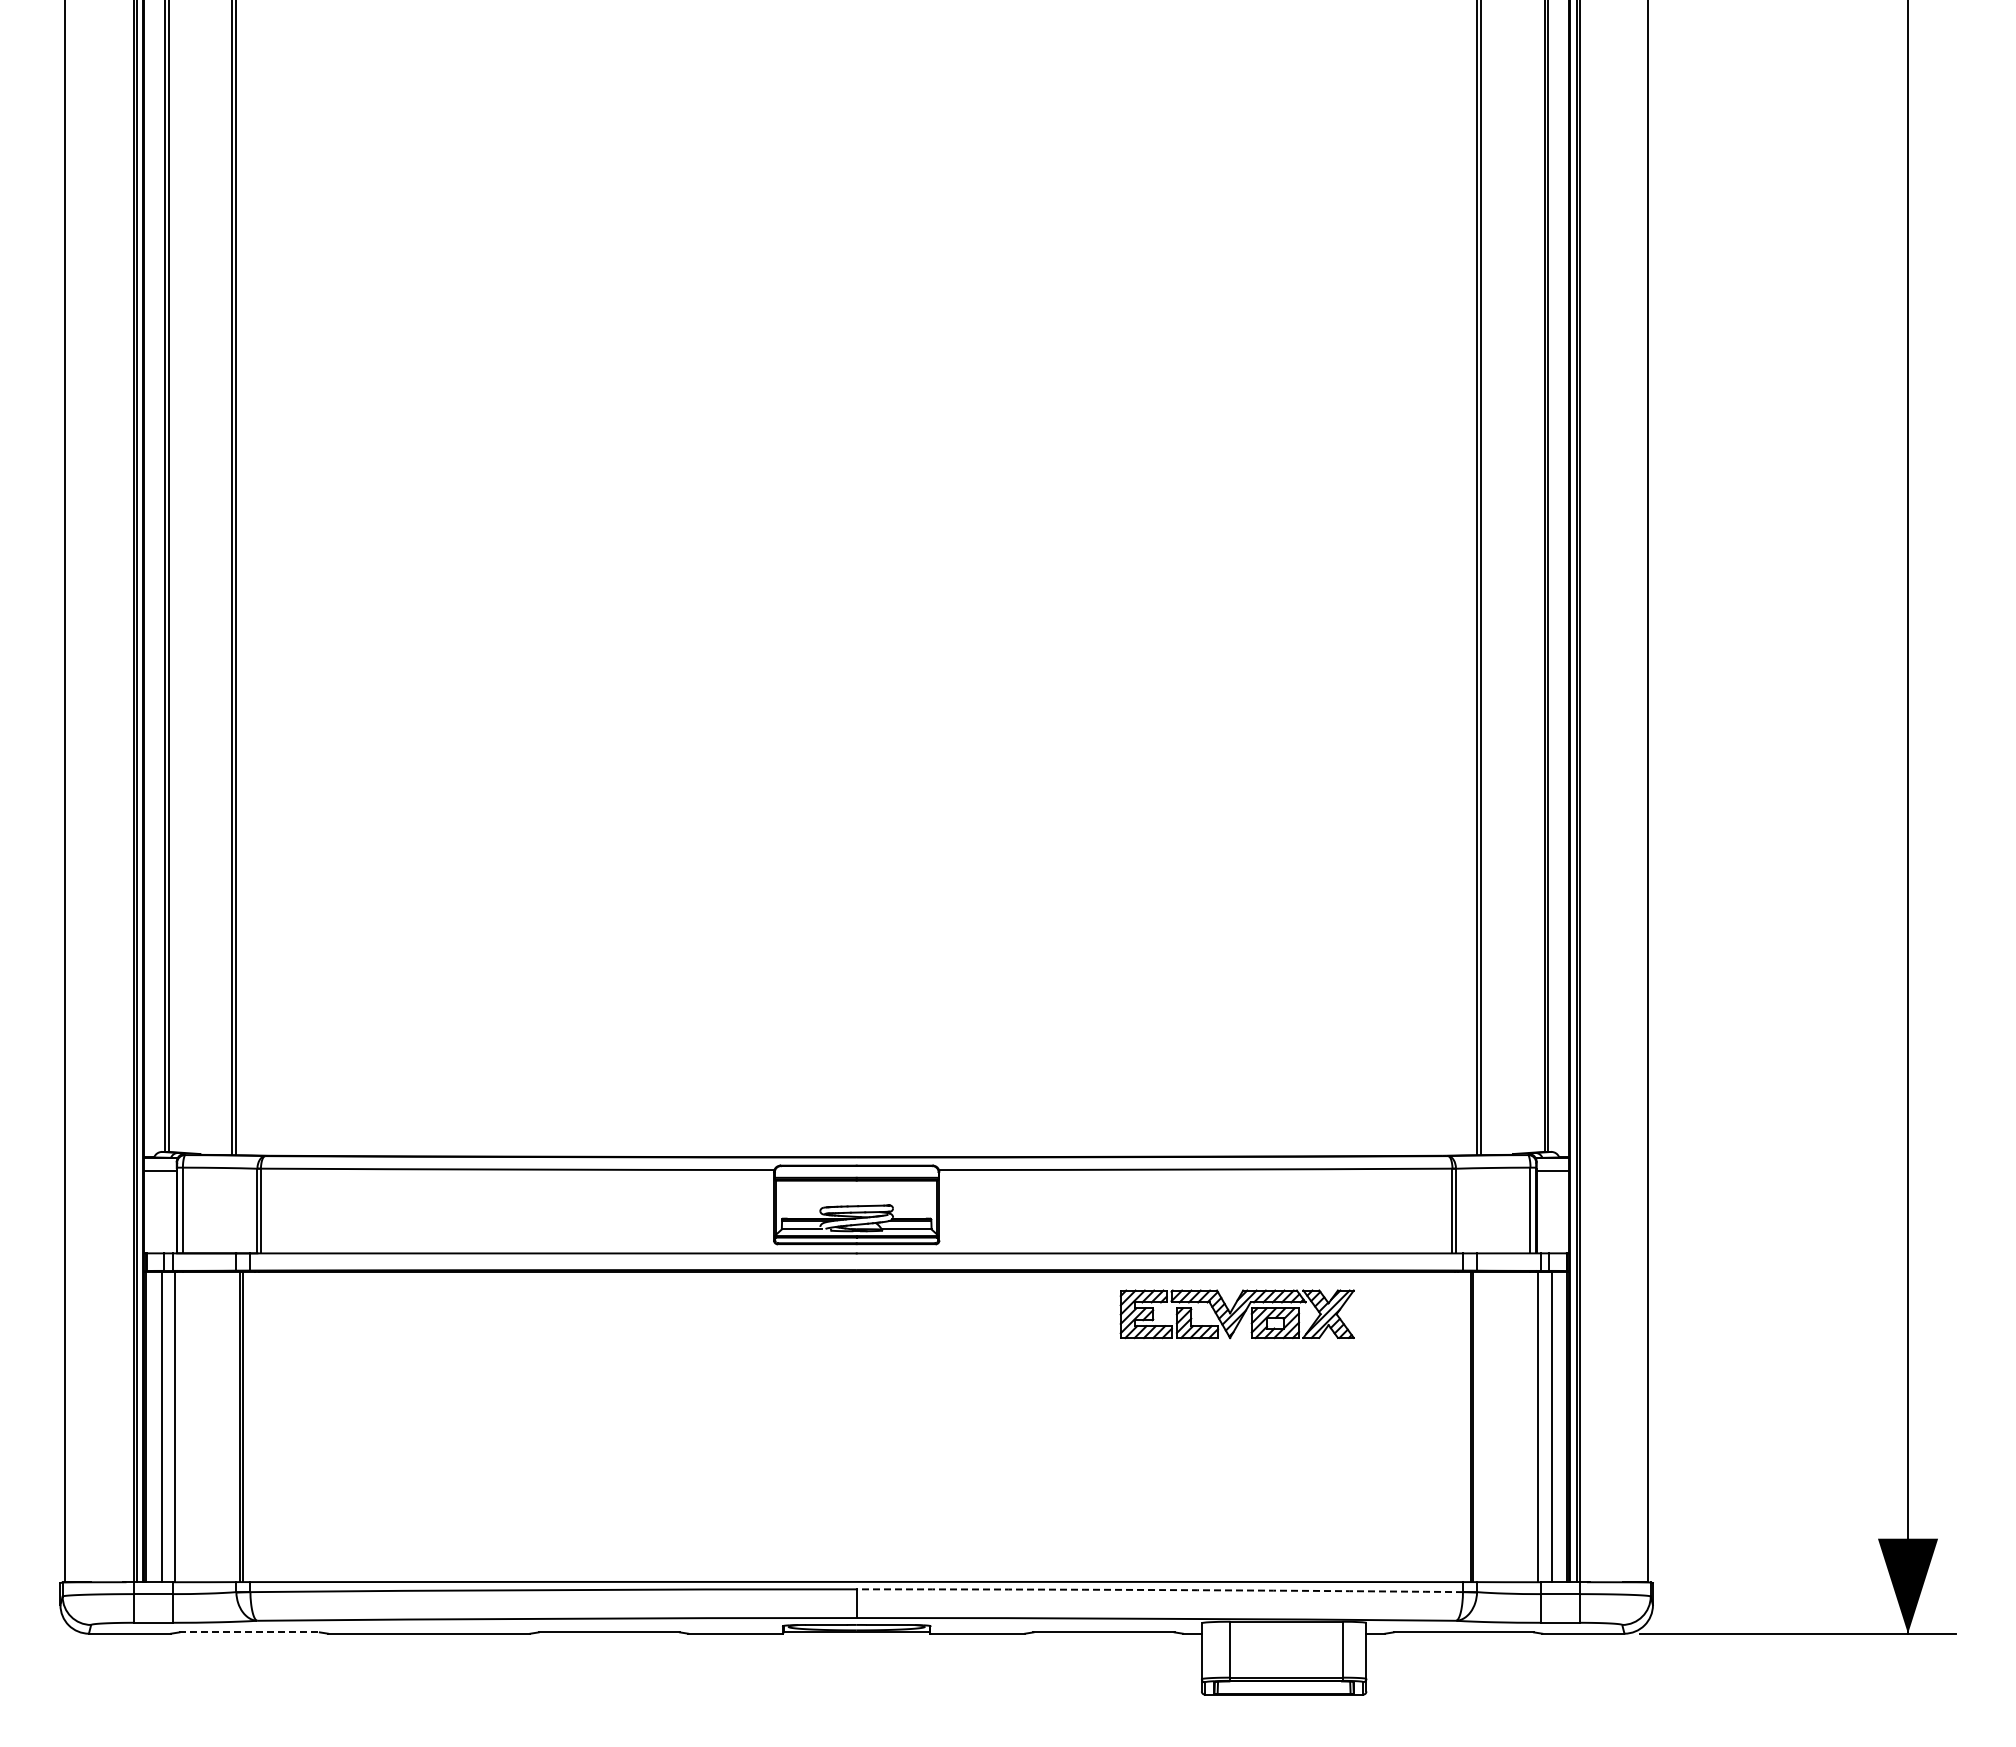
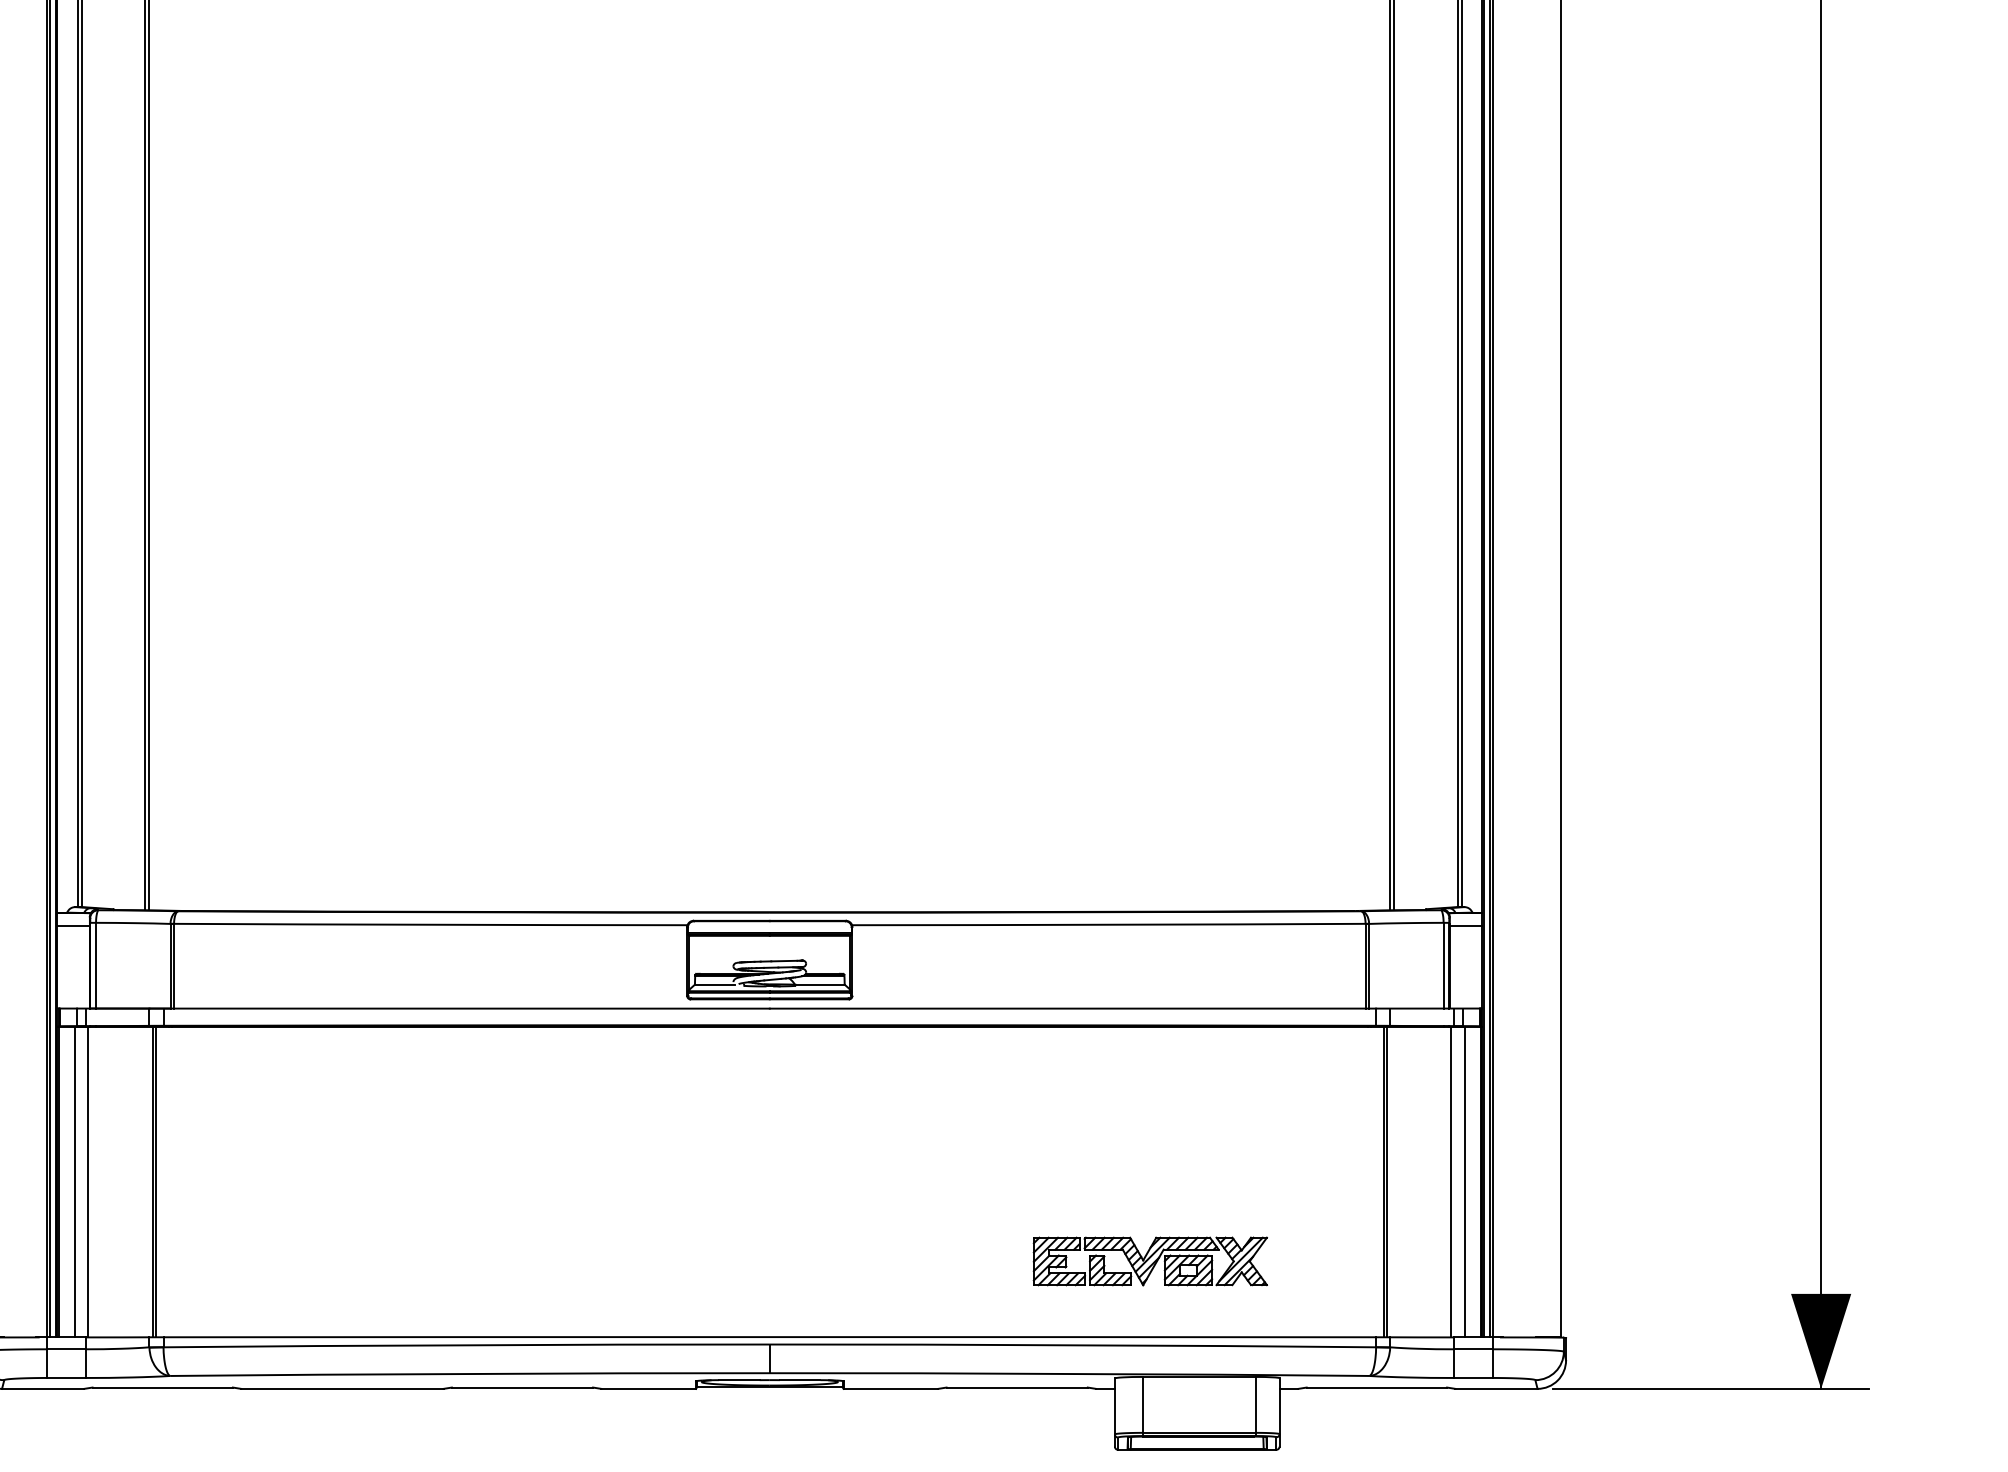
part: (1236, 1314) -> (1149, 1261), moved
arc: (1159, 1590) -> (1072, 1345), dashed -> solid
line: (250, 1632) -> (163, 1387), dashed -> solid

